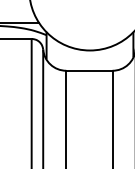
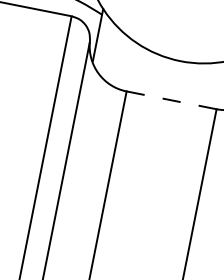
line: (88, 70) -> (169, 99), solid -> dashed

